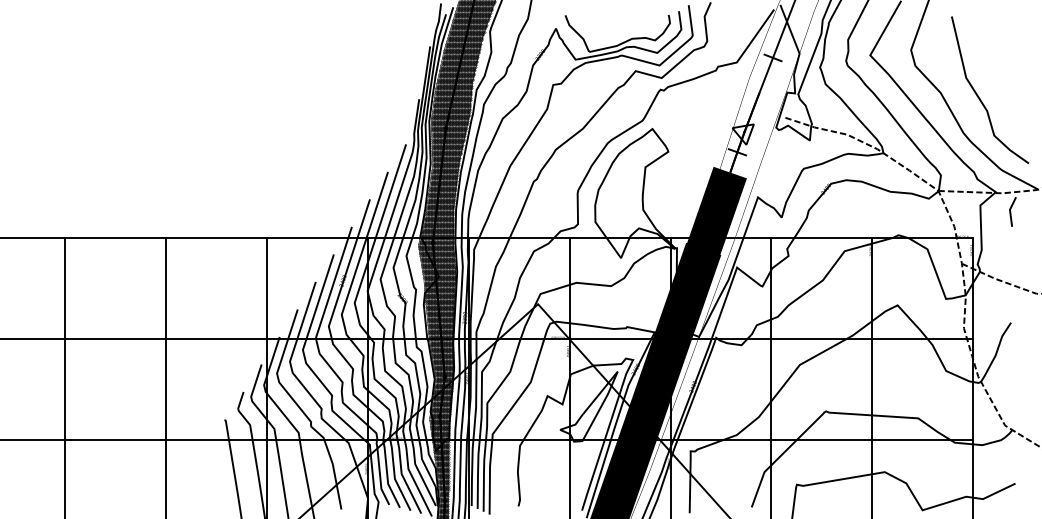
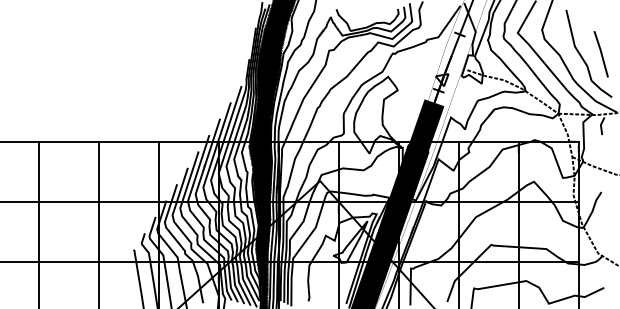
line: (1009, 91) -> (600, 54), added

